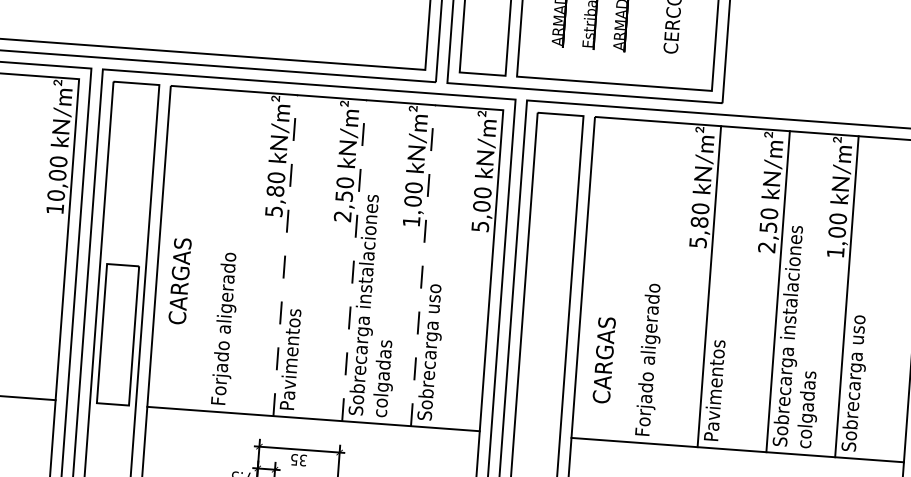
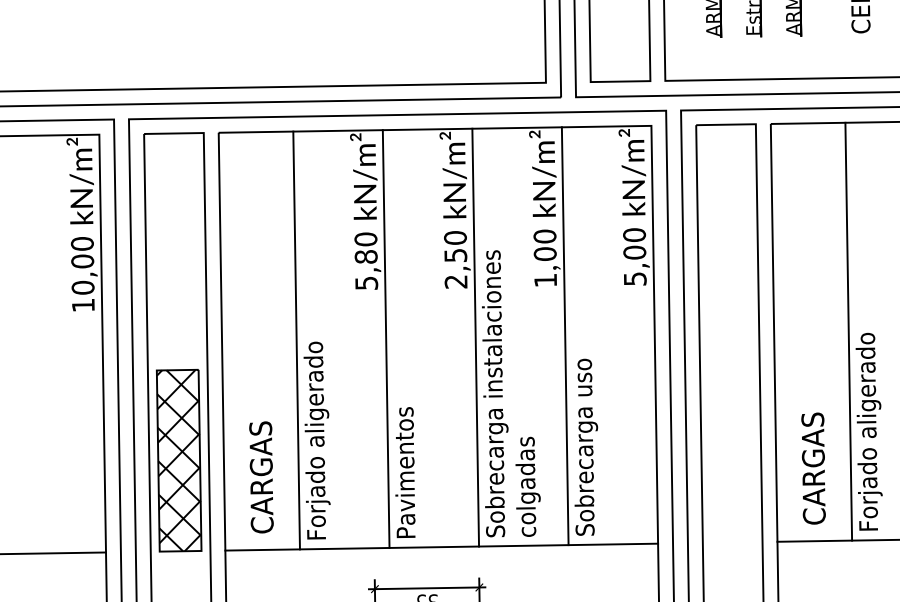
line: (216, 250) -> (296, 340), added
line: (285, 255) -> (386, 338), dashed -> solid
line: (353, 260) -> (475, 337), dashed -> solid
line: (422, 265) -> (564, 336), dashed -> solid
text: (179, 281) -> (260, 477), moved
line: (640, 281) -> (848, 331), added
hatch: (117, 334) -> (178, 460), added
text: (603, 360) -> (812, 468), moved

